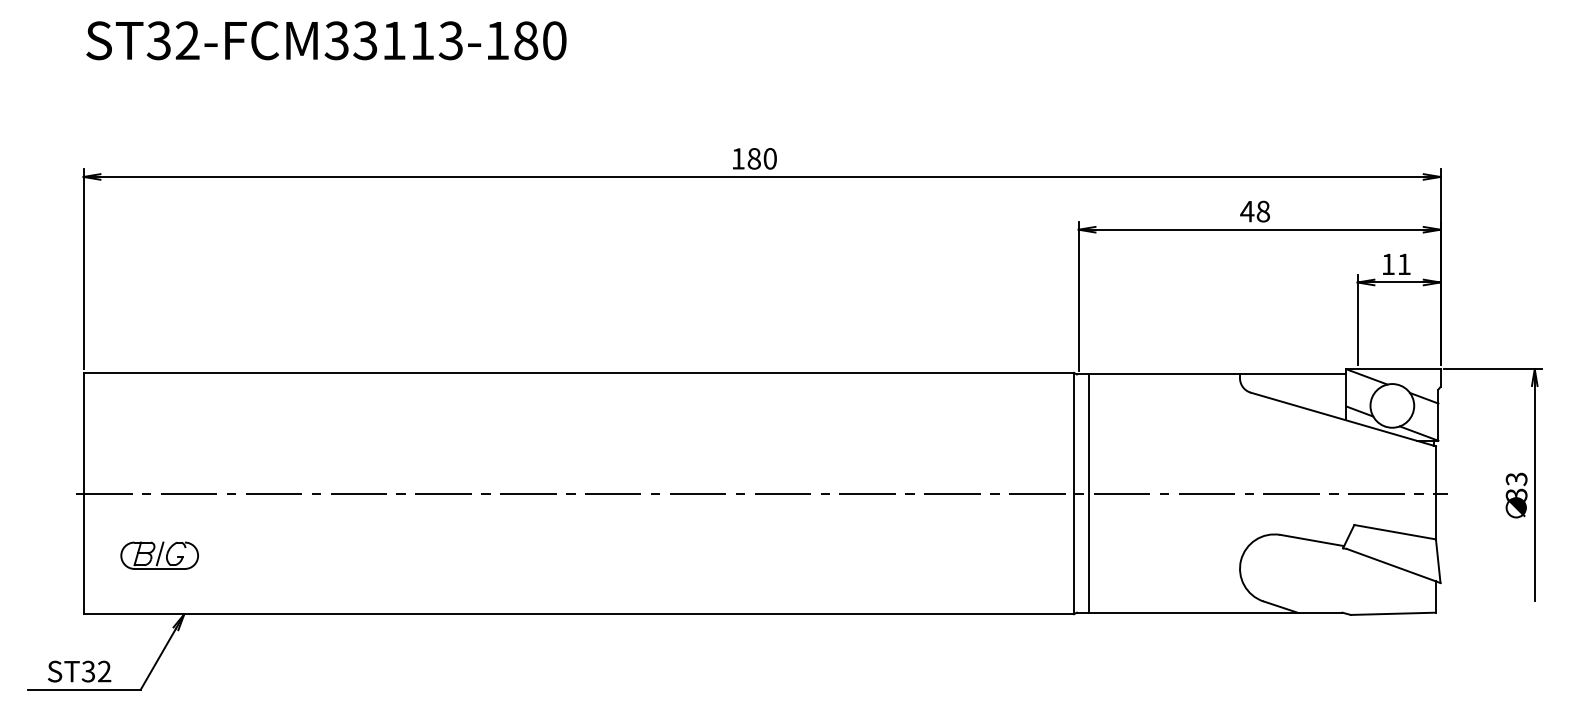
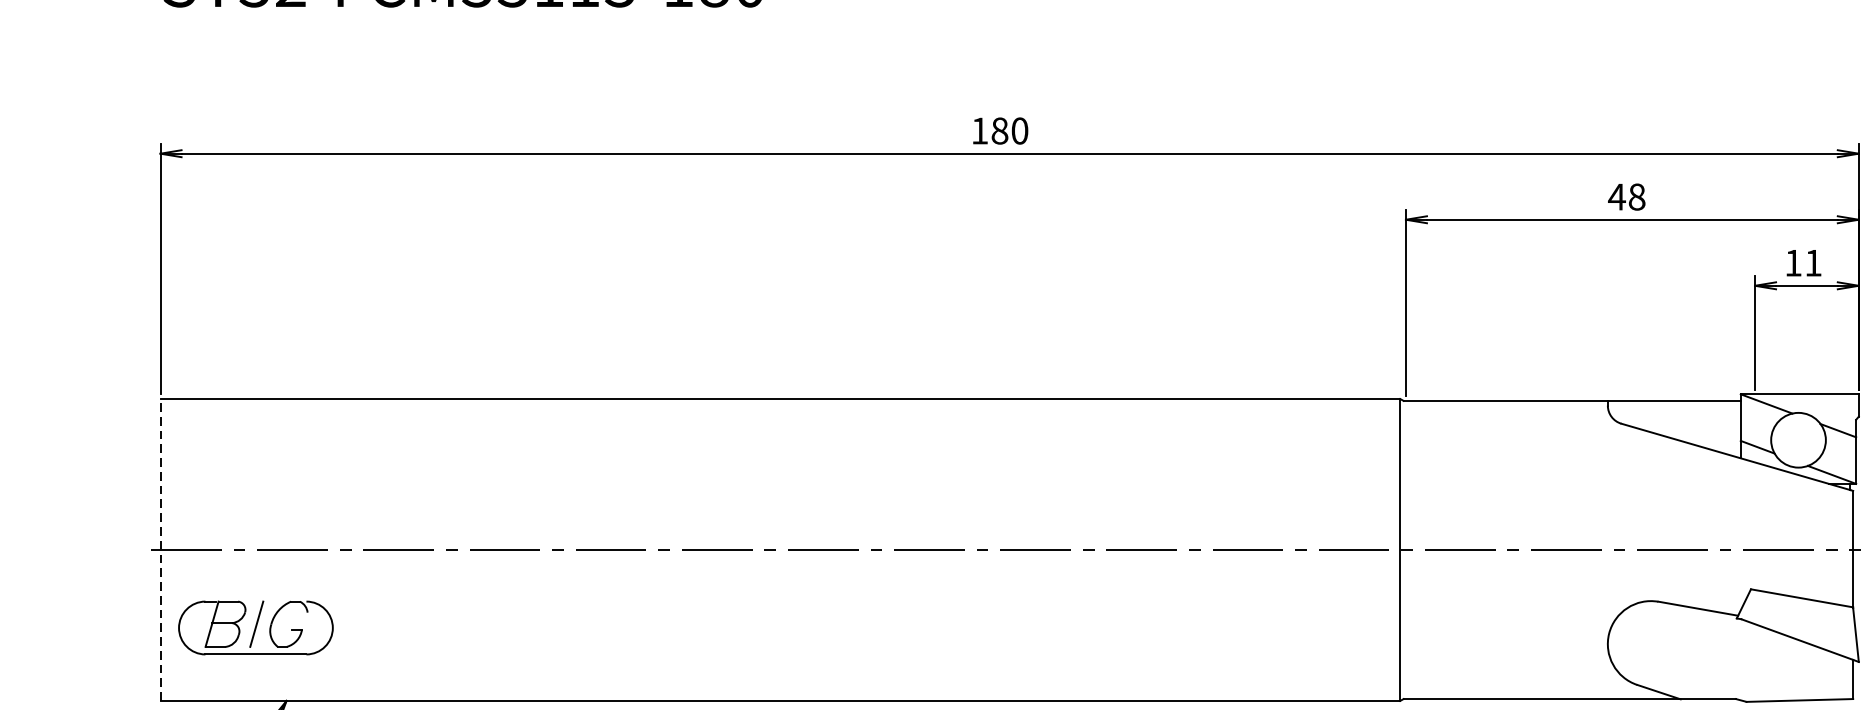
line: (83, 493) -> (160, 549), solid -> dashed
line: (1089, 493) -> (1419, 549), removed
part: (159, 555) -> (255, 627), size x1.6

